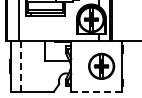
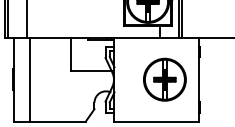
line: (20, 66) -> (29, 79), dashed -> solid
line: (97, 91) -> (158, 121), dashed -> solid

